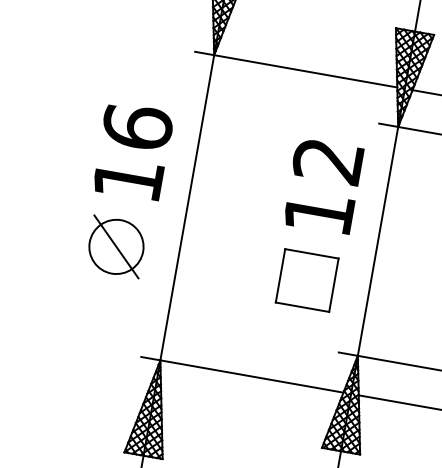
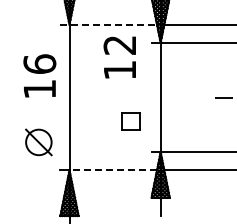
line: (297, 69) -> (109, 24), solid -> dashed
text: (322, 186) -> (119, 57), moved
part: (115, 246) -> (38, 142), moved
part: (306, 280) -> (130, 121), size x0.7
line: (252, 376) -> (113, 170), solid -> dashed

